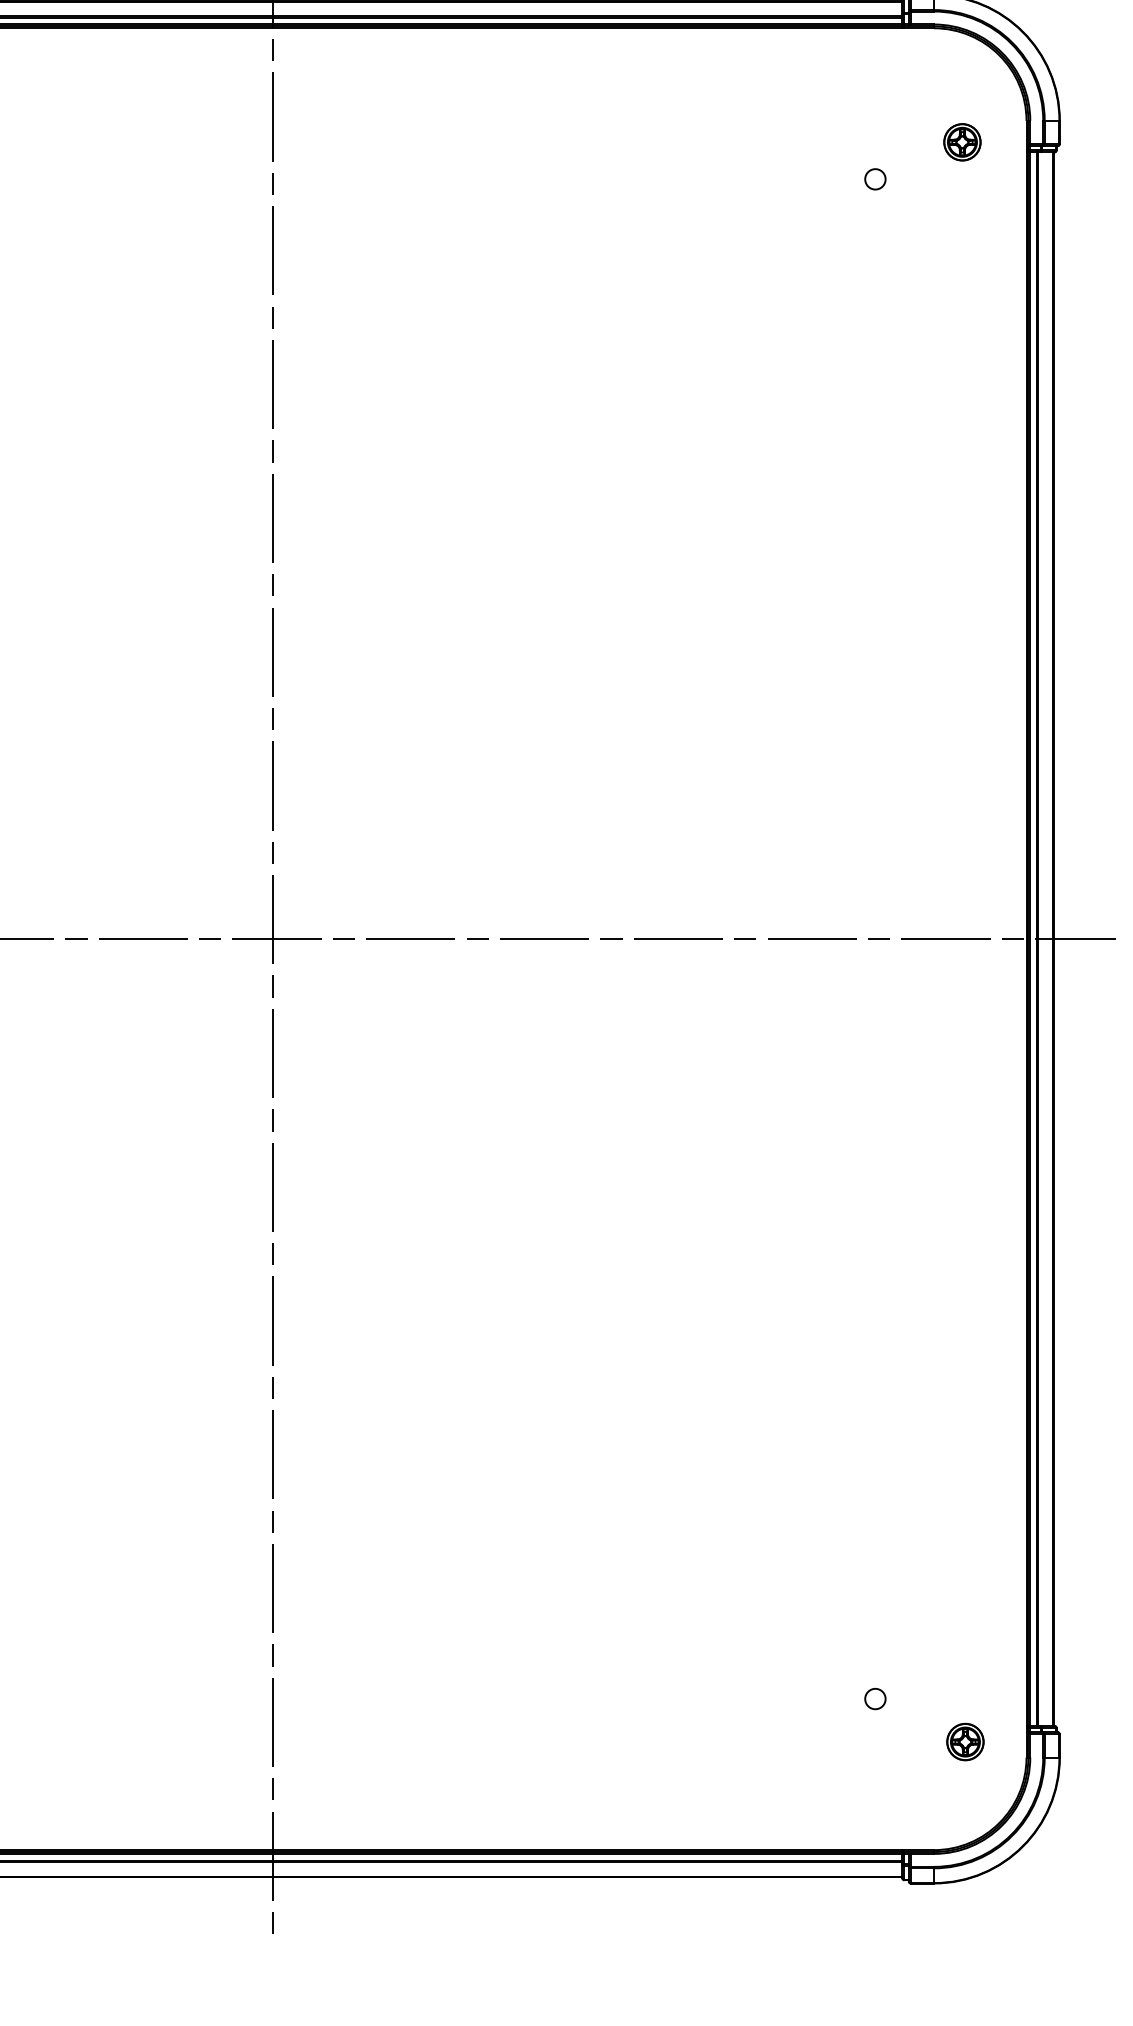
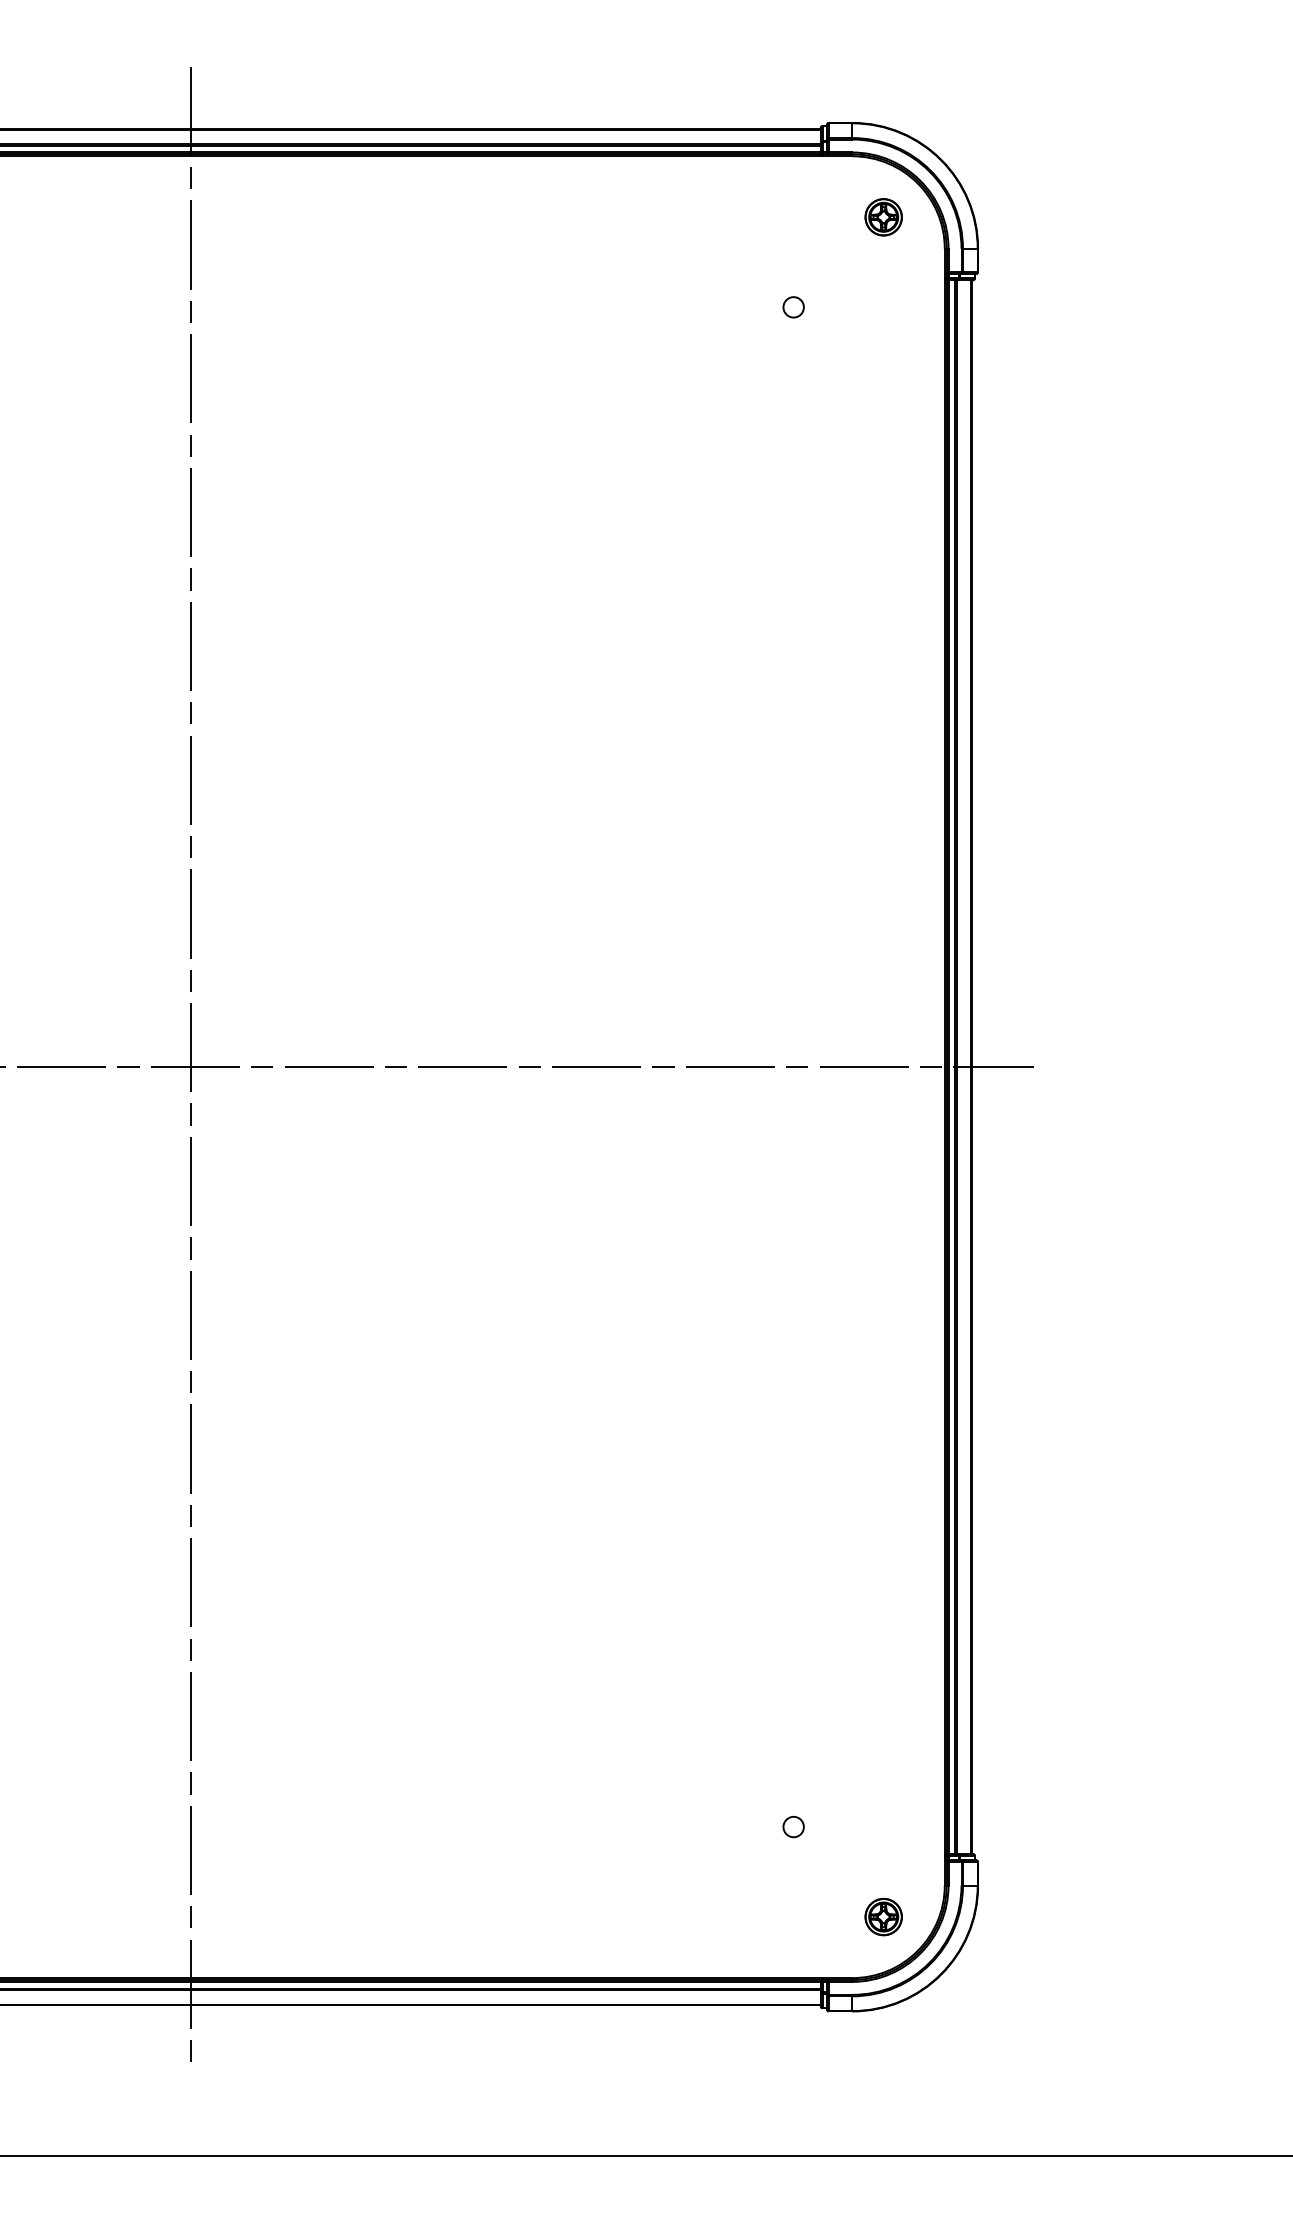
part: (962, 142) -> (883, 217), moved
part: (965, 1741) -> (883, 1916), moved

